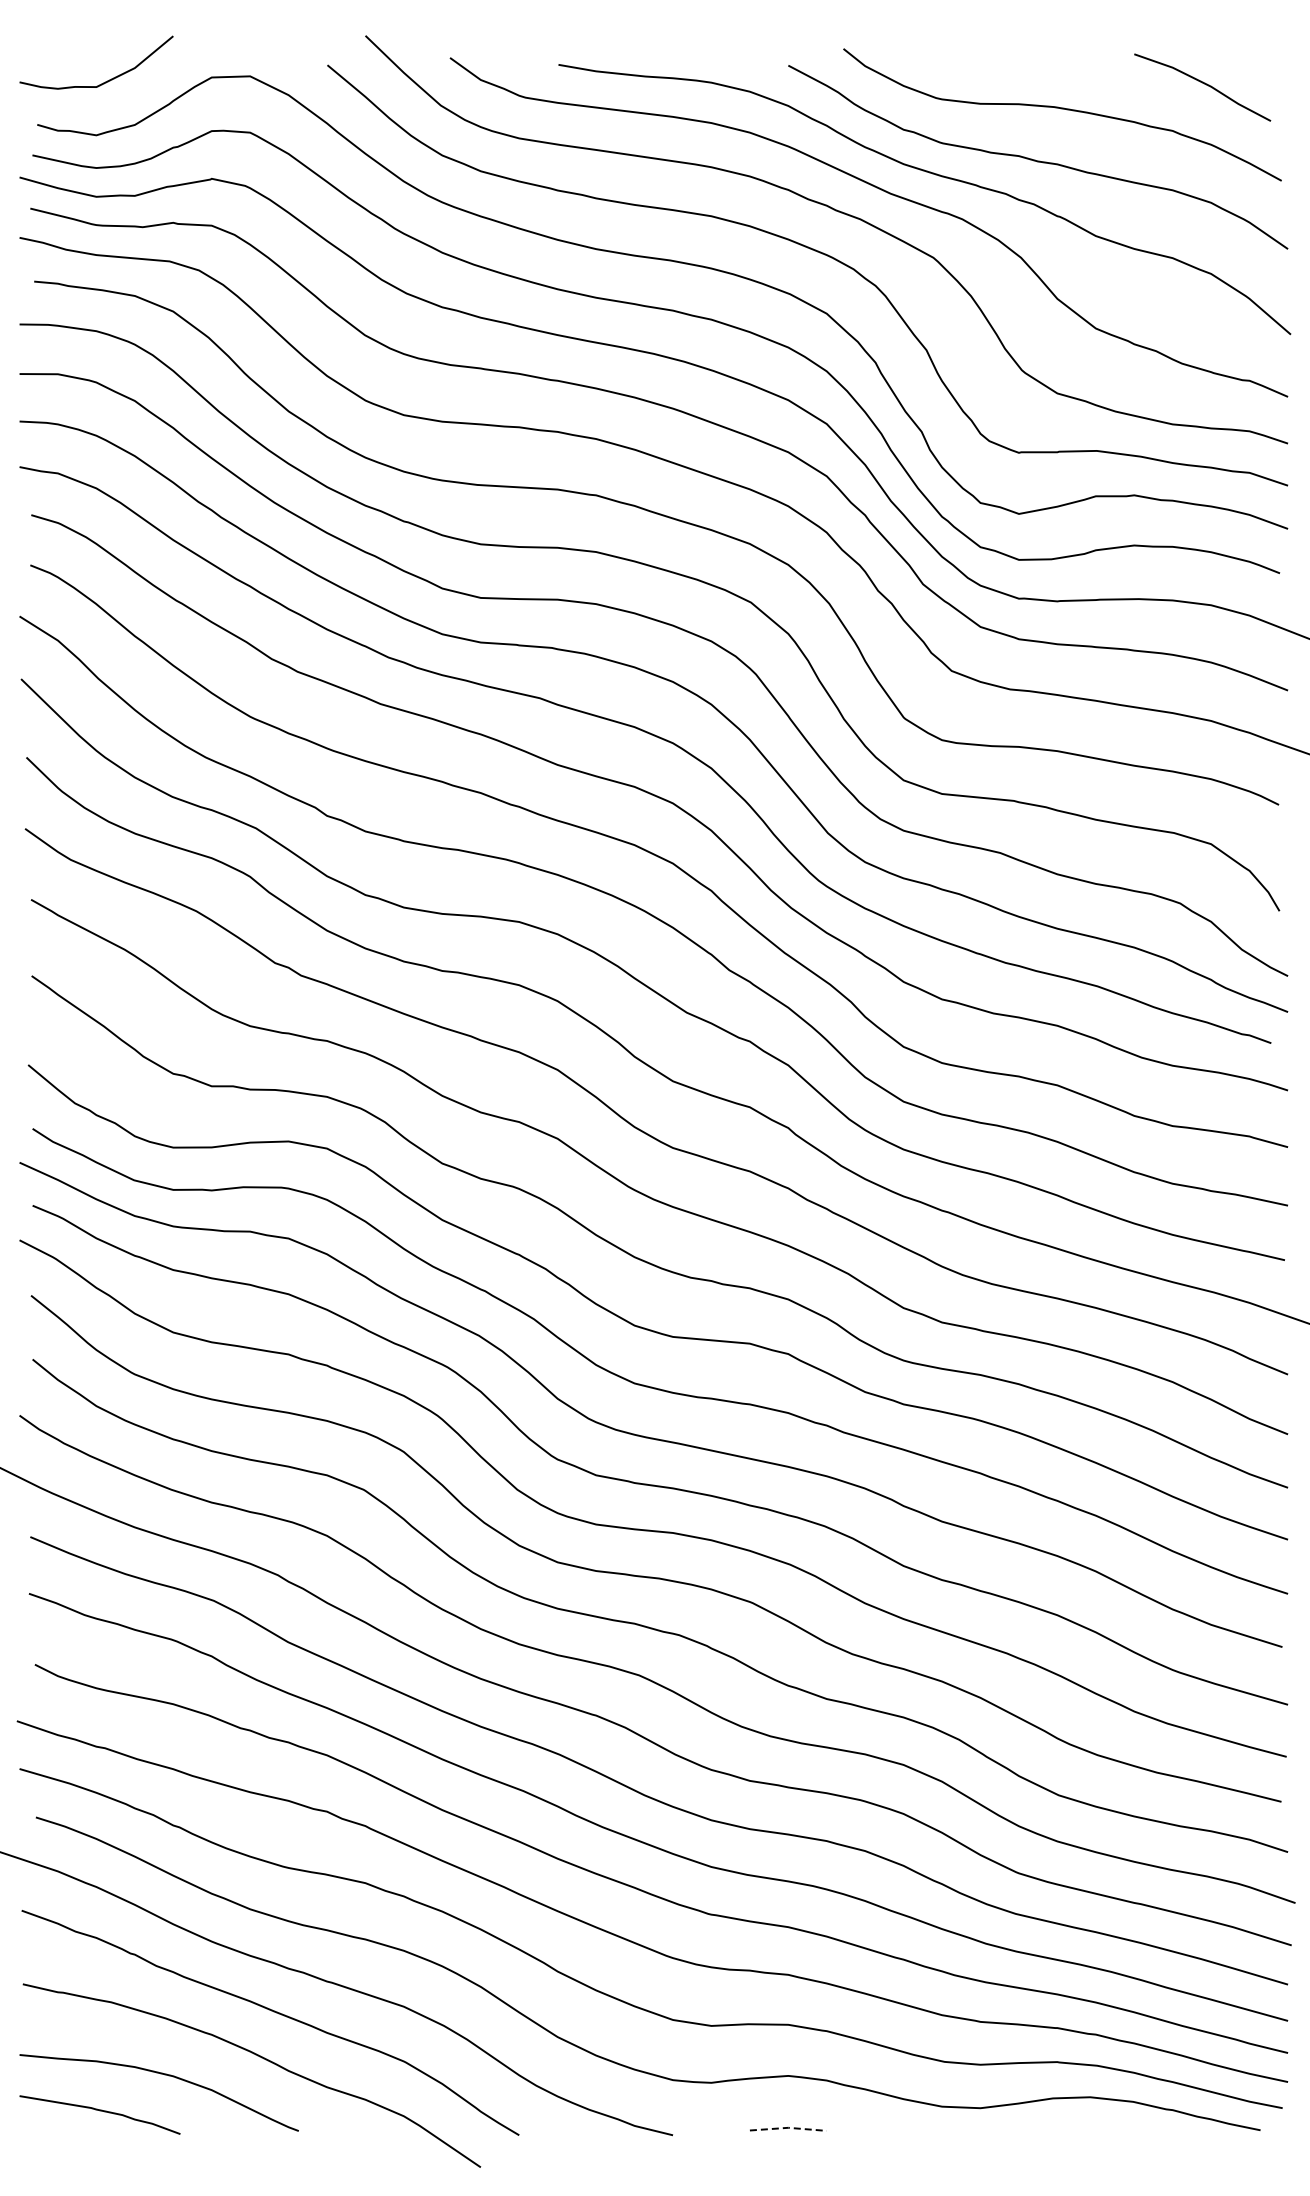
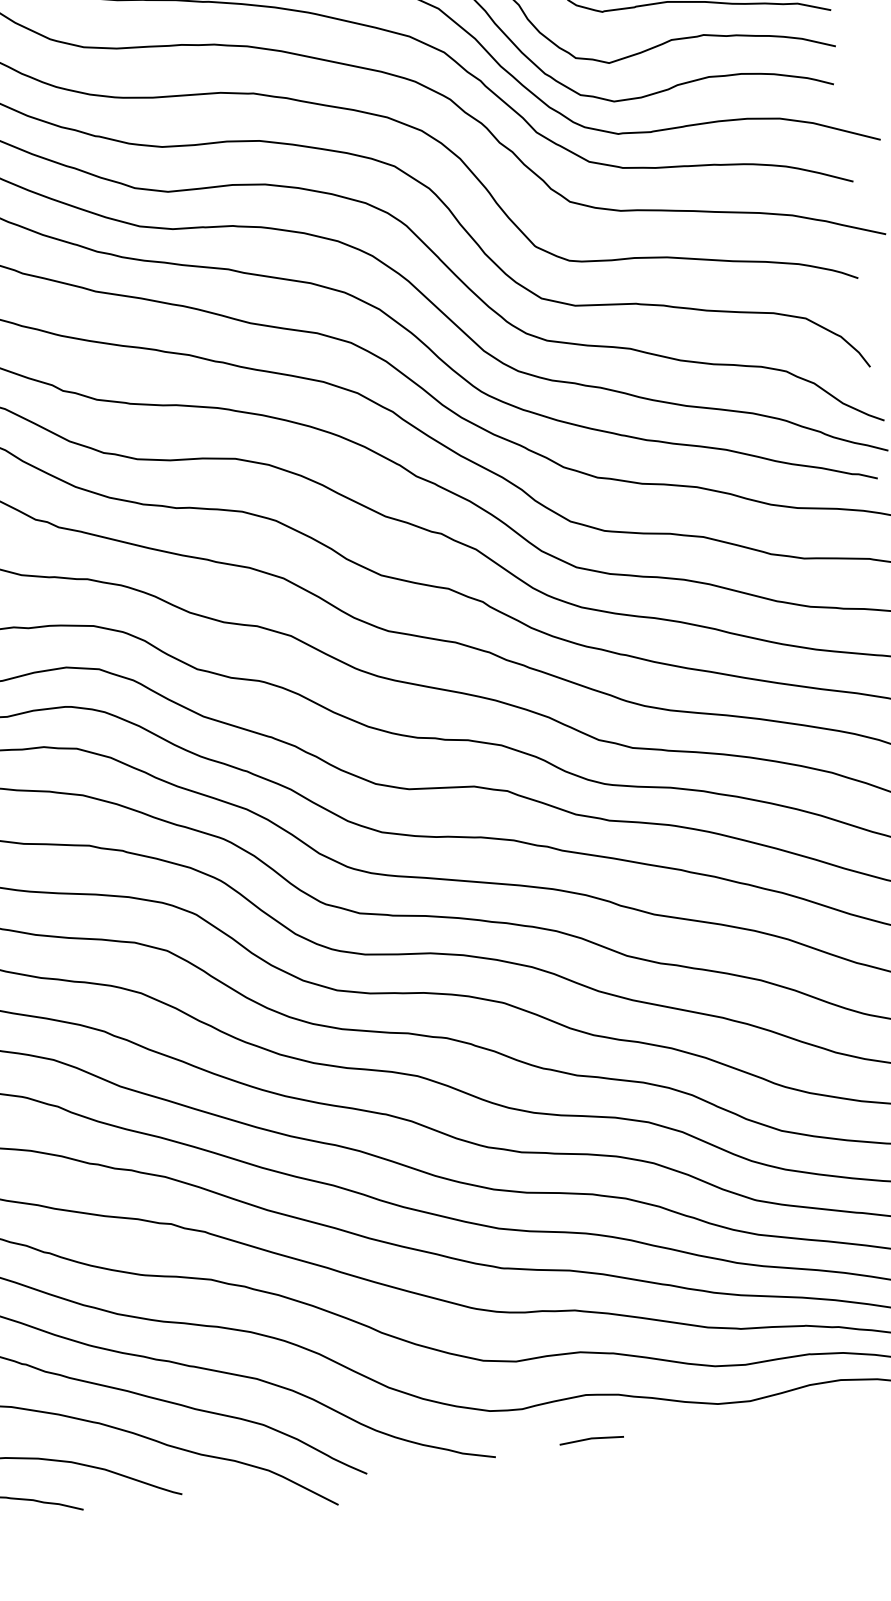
line: (788, 2127) -> (591, 1438), dashed -> solid

